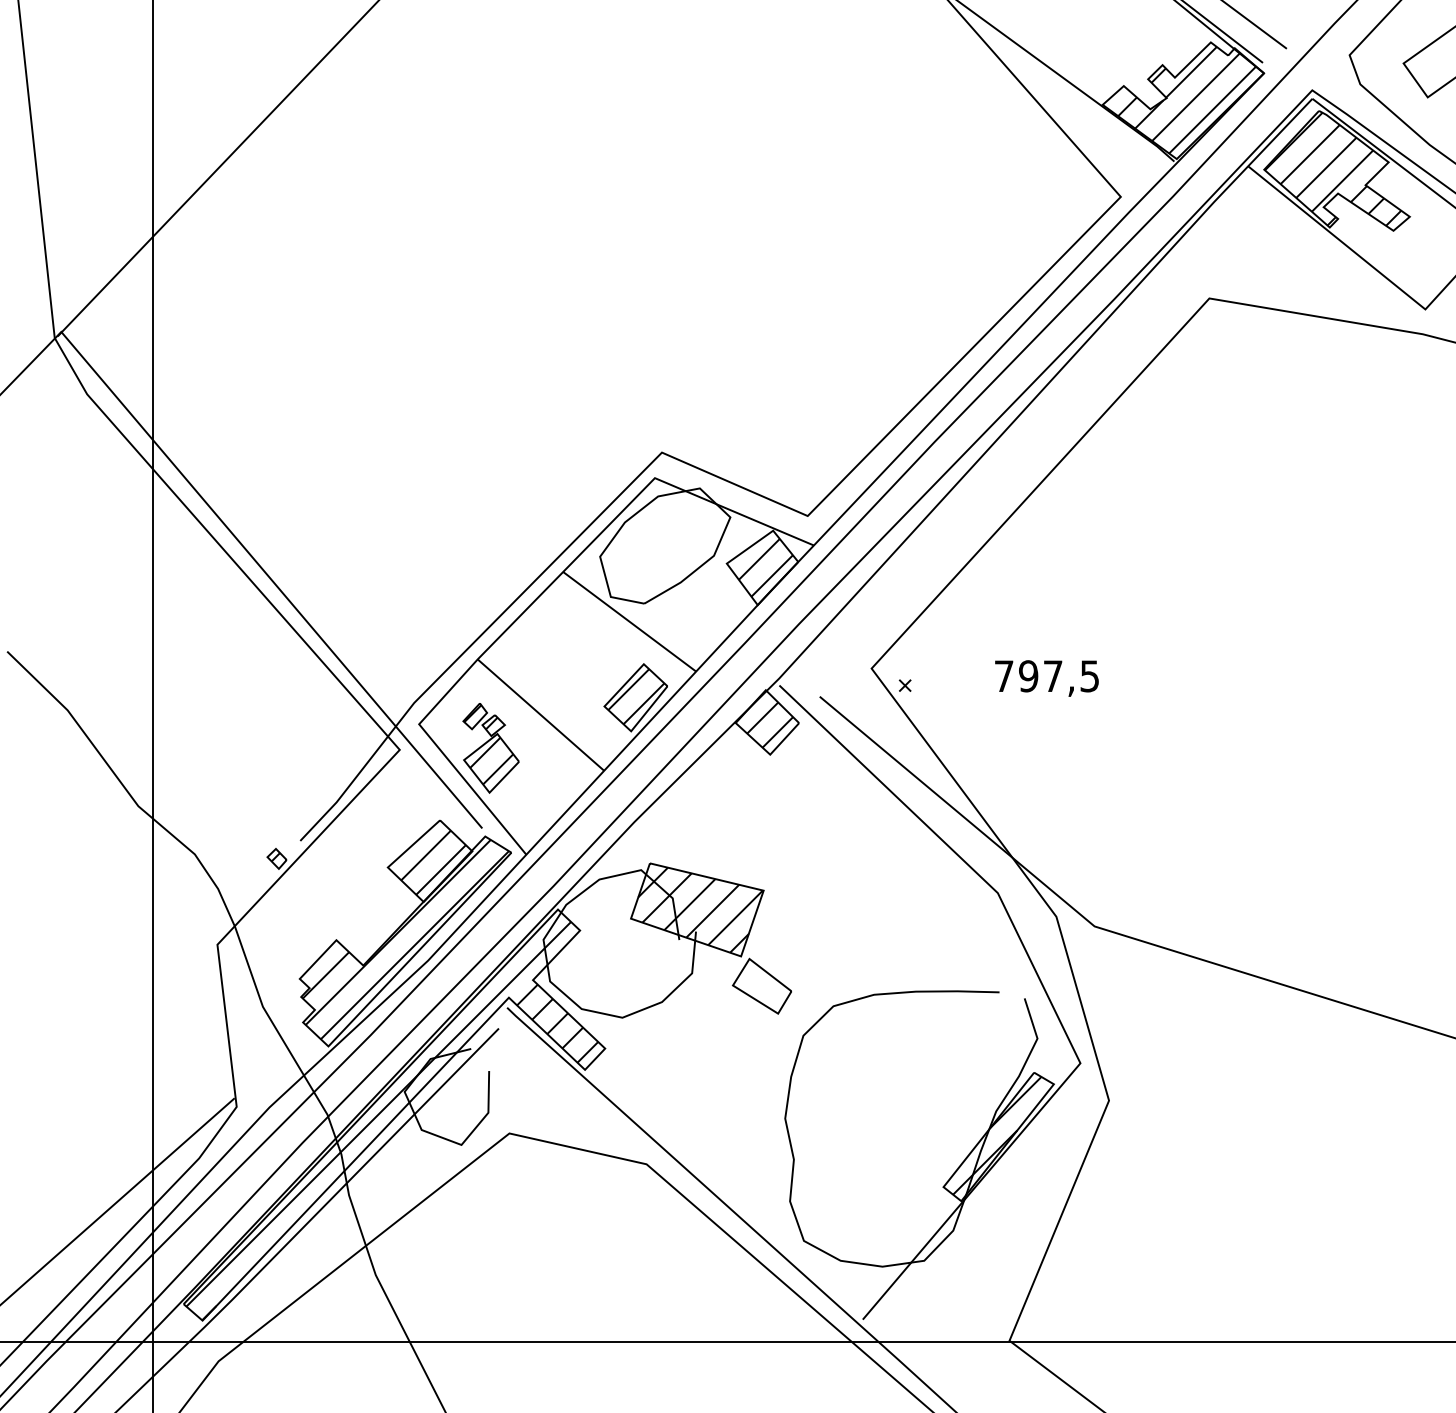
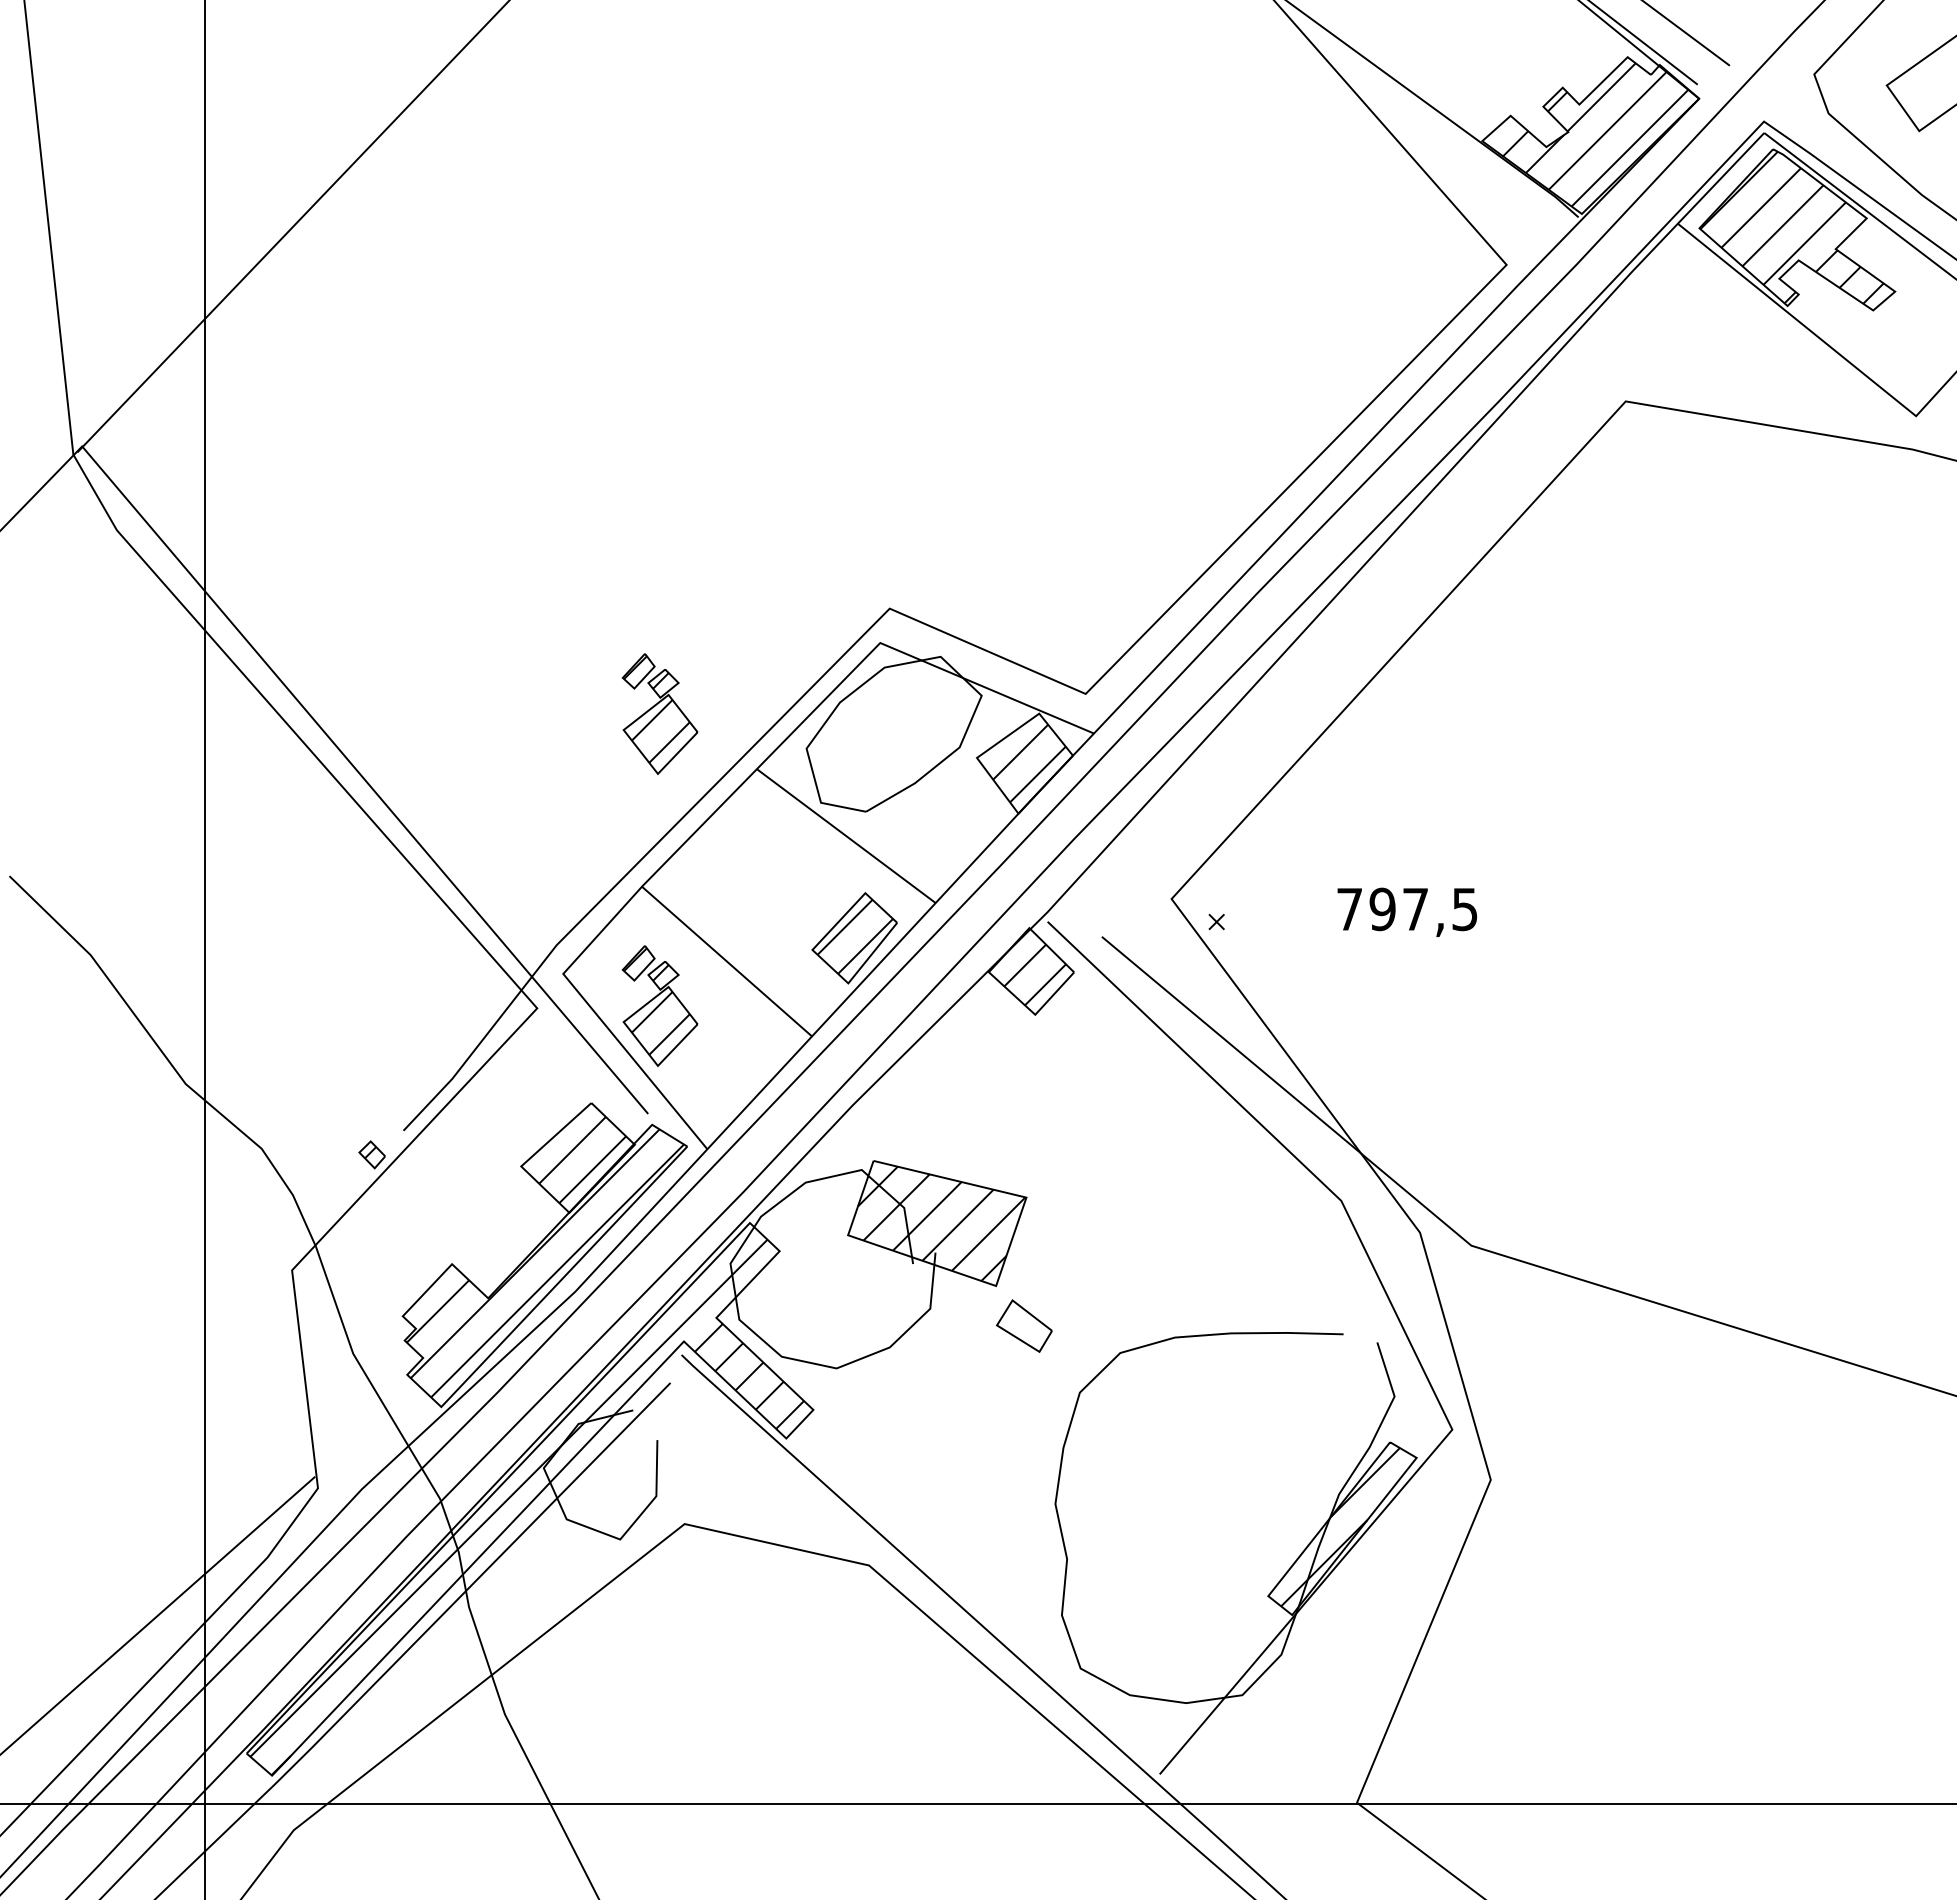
part: (490, 530) -> (659, 713), added
part: (762, 985) -> (1024, 1325), size x0.7

